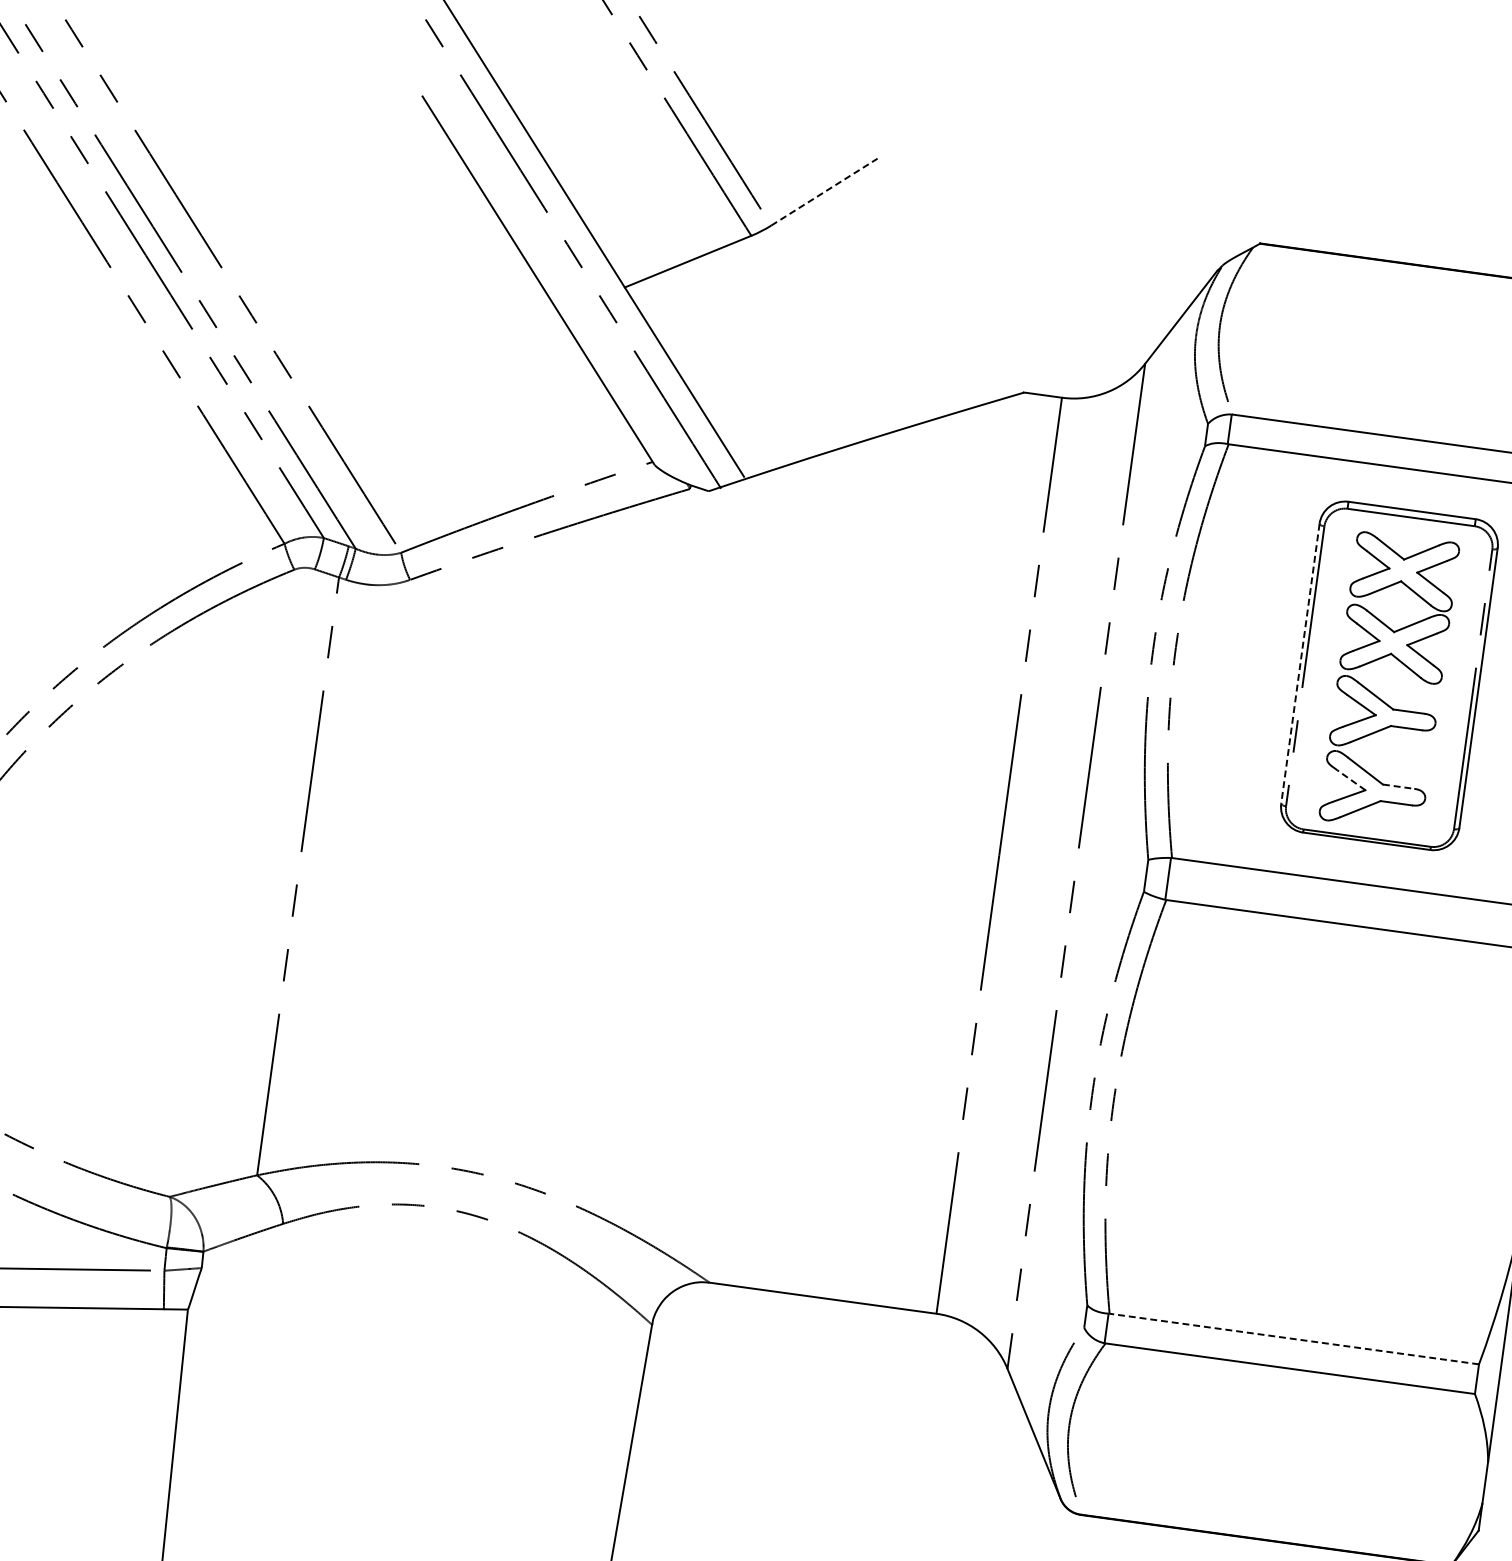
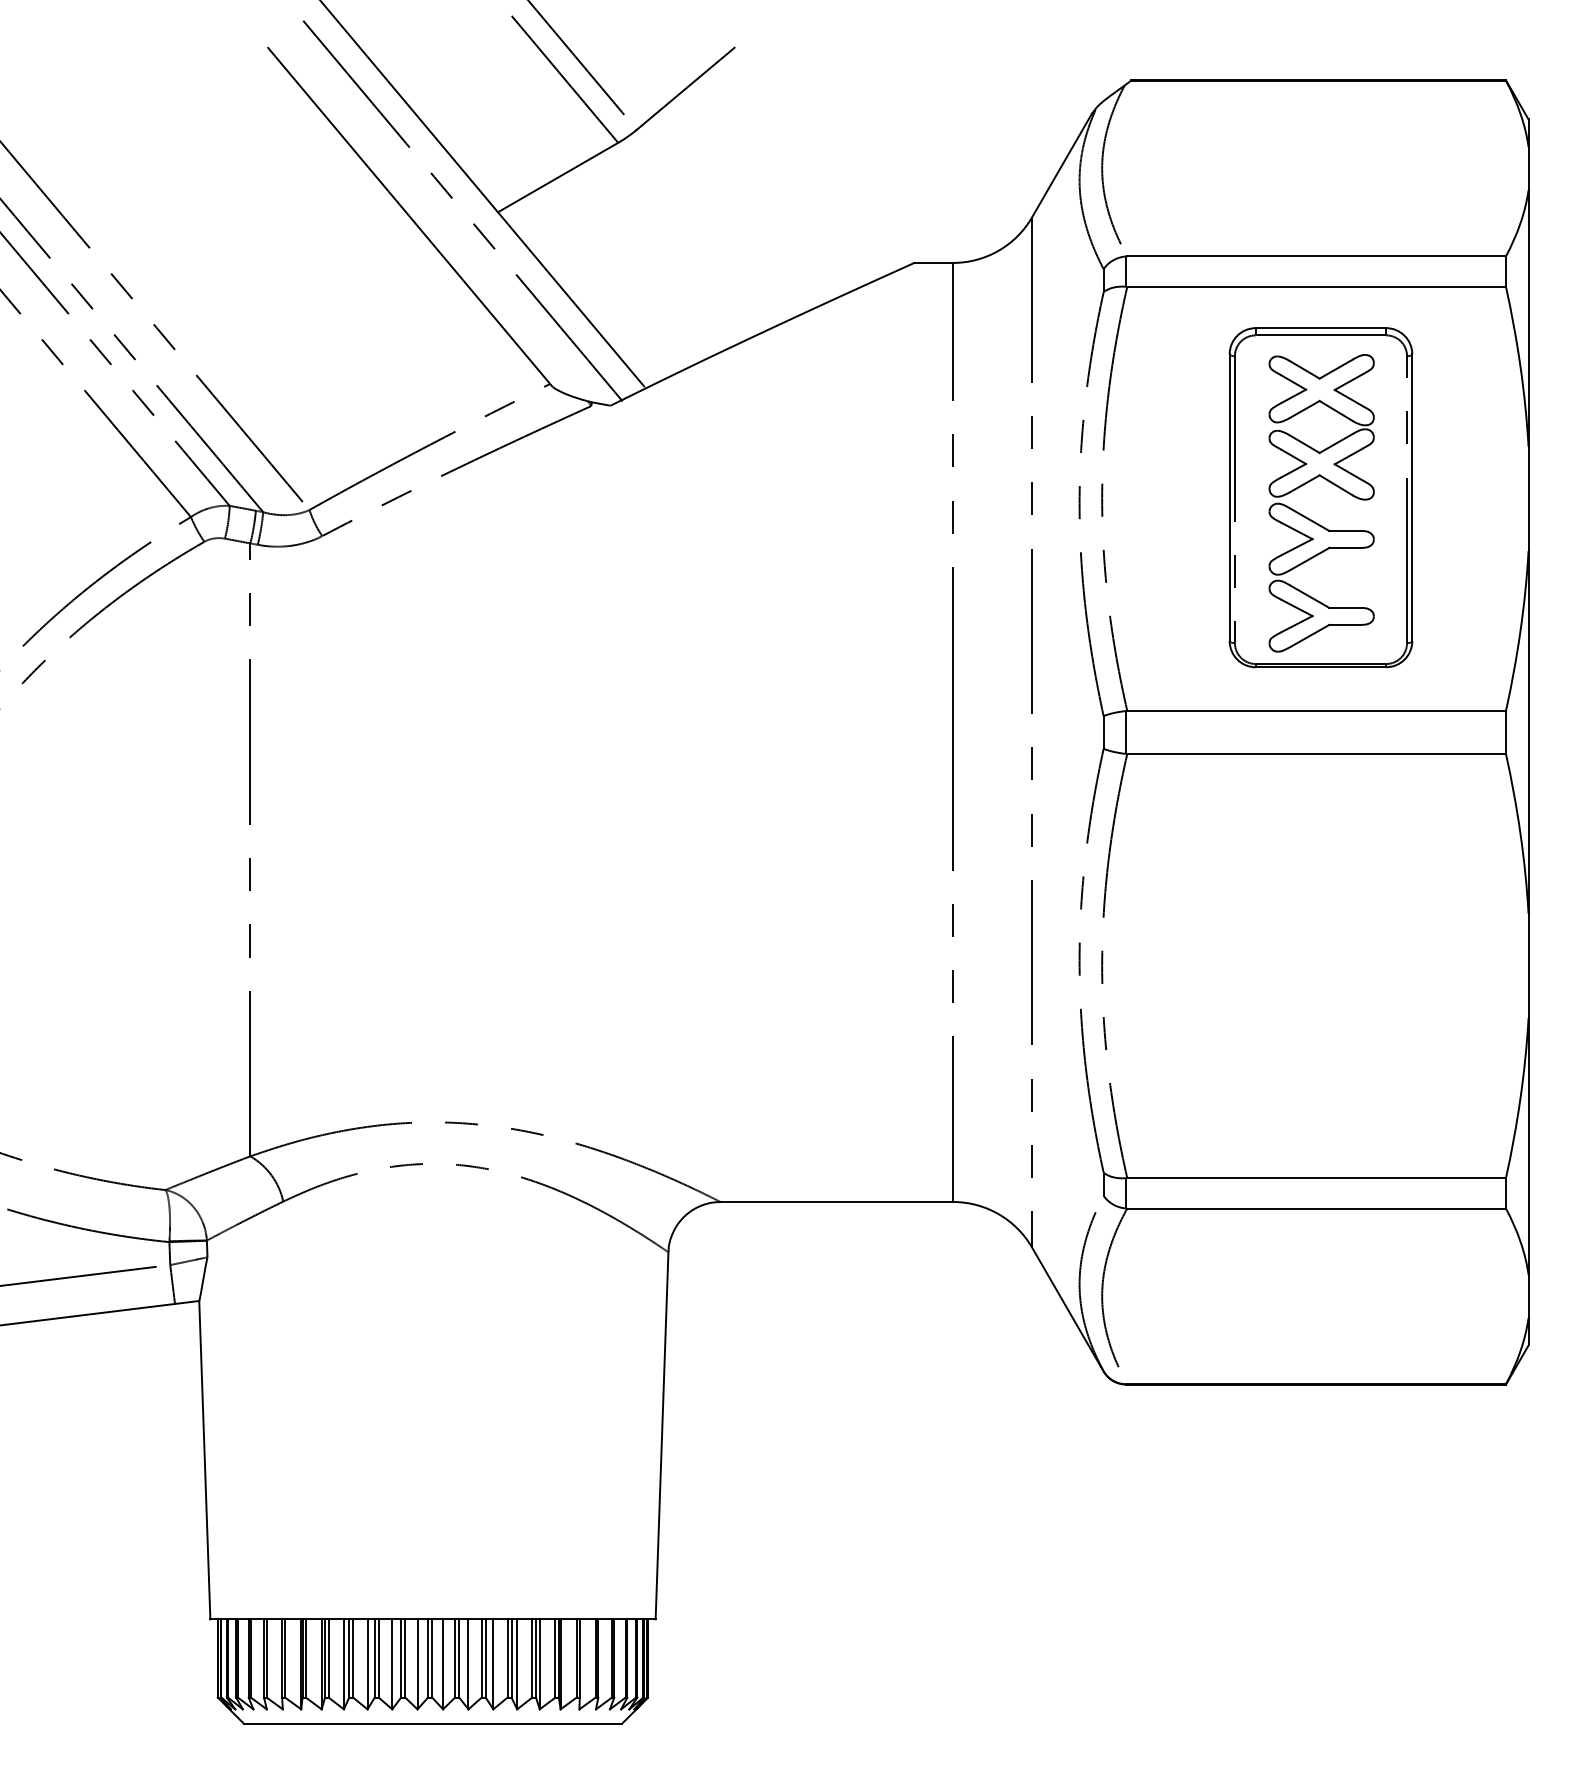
line: (824, 191) -> (685, 88), dashed -> solid
line: (1300, 664) -> (1229, 498), dashed -> solid
line: (1351, 779) -> (1297, 607), dashed -> solid
line: (1398, 786) -> (1345, 607), dashed -> solid
line: (1294, 1339) -> (1316, 1178), dashed -> solid

